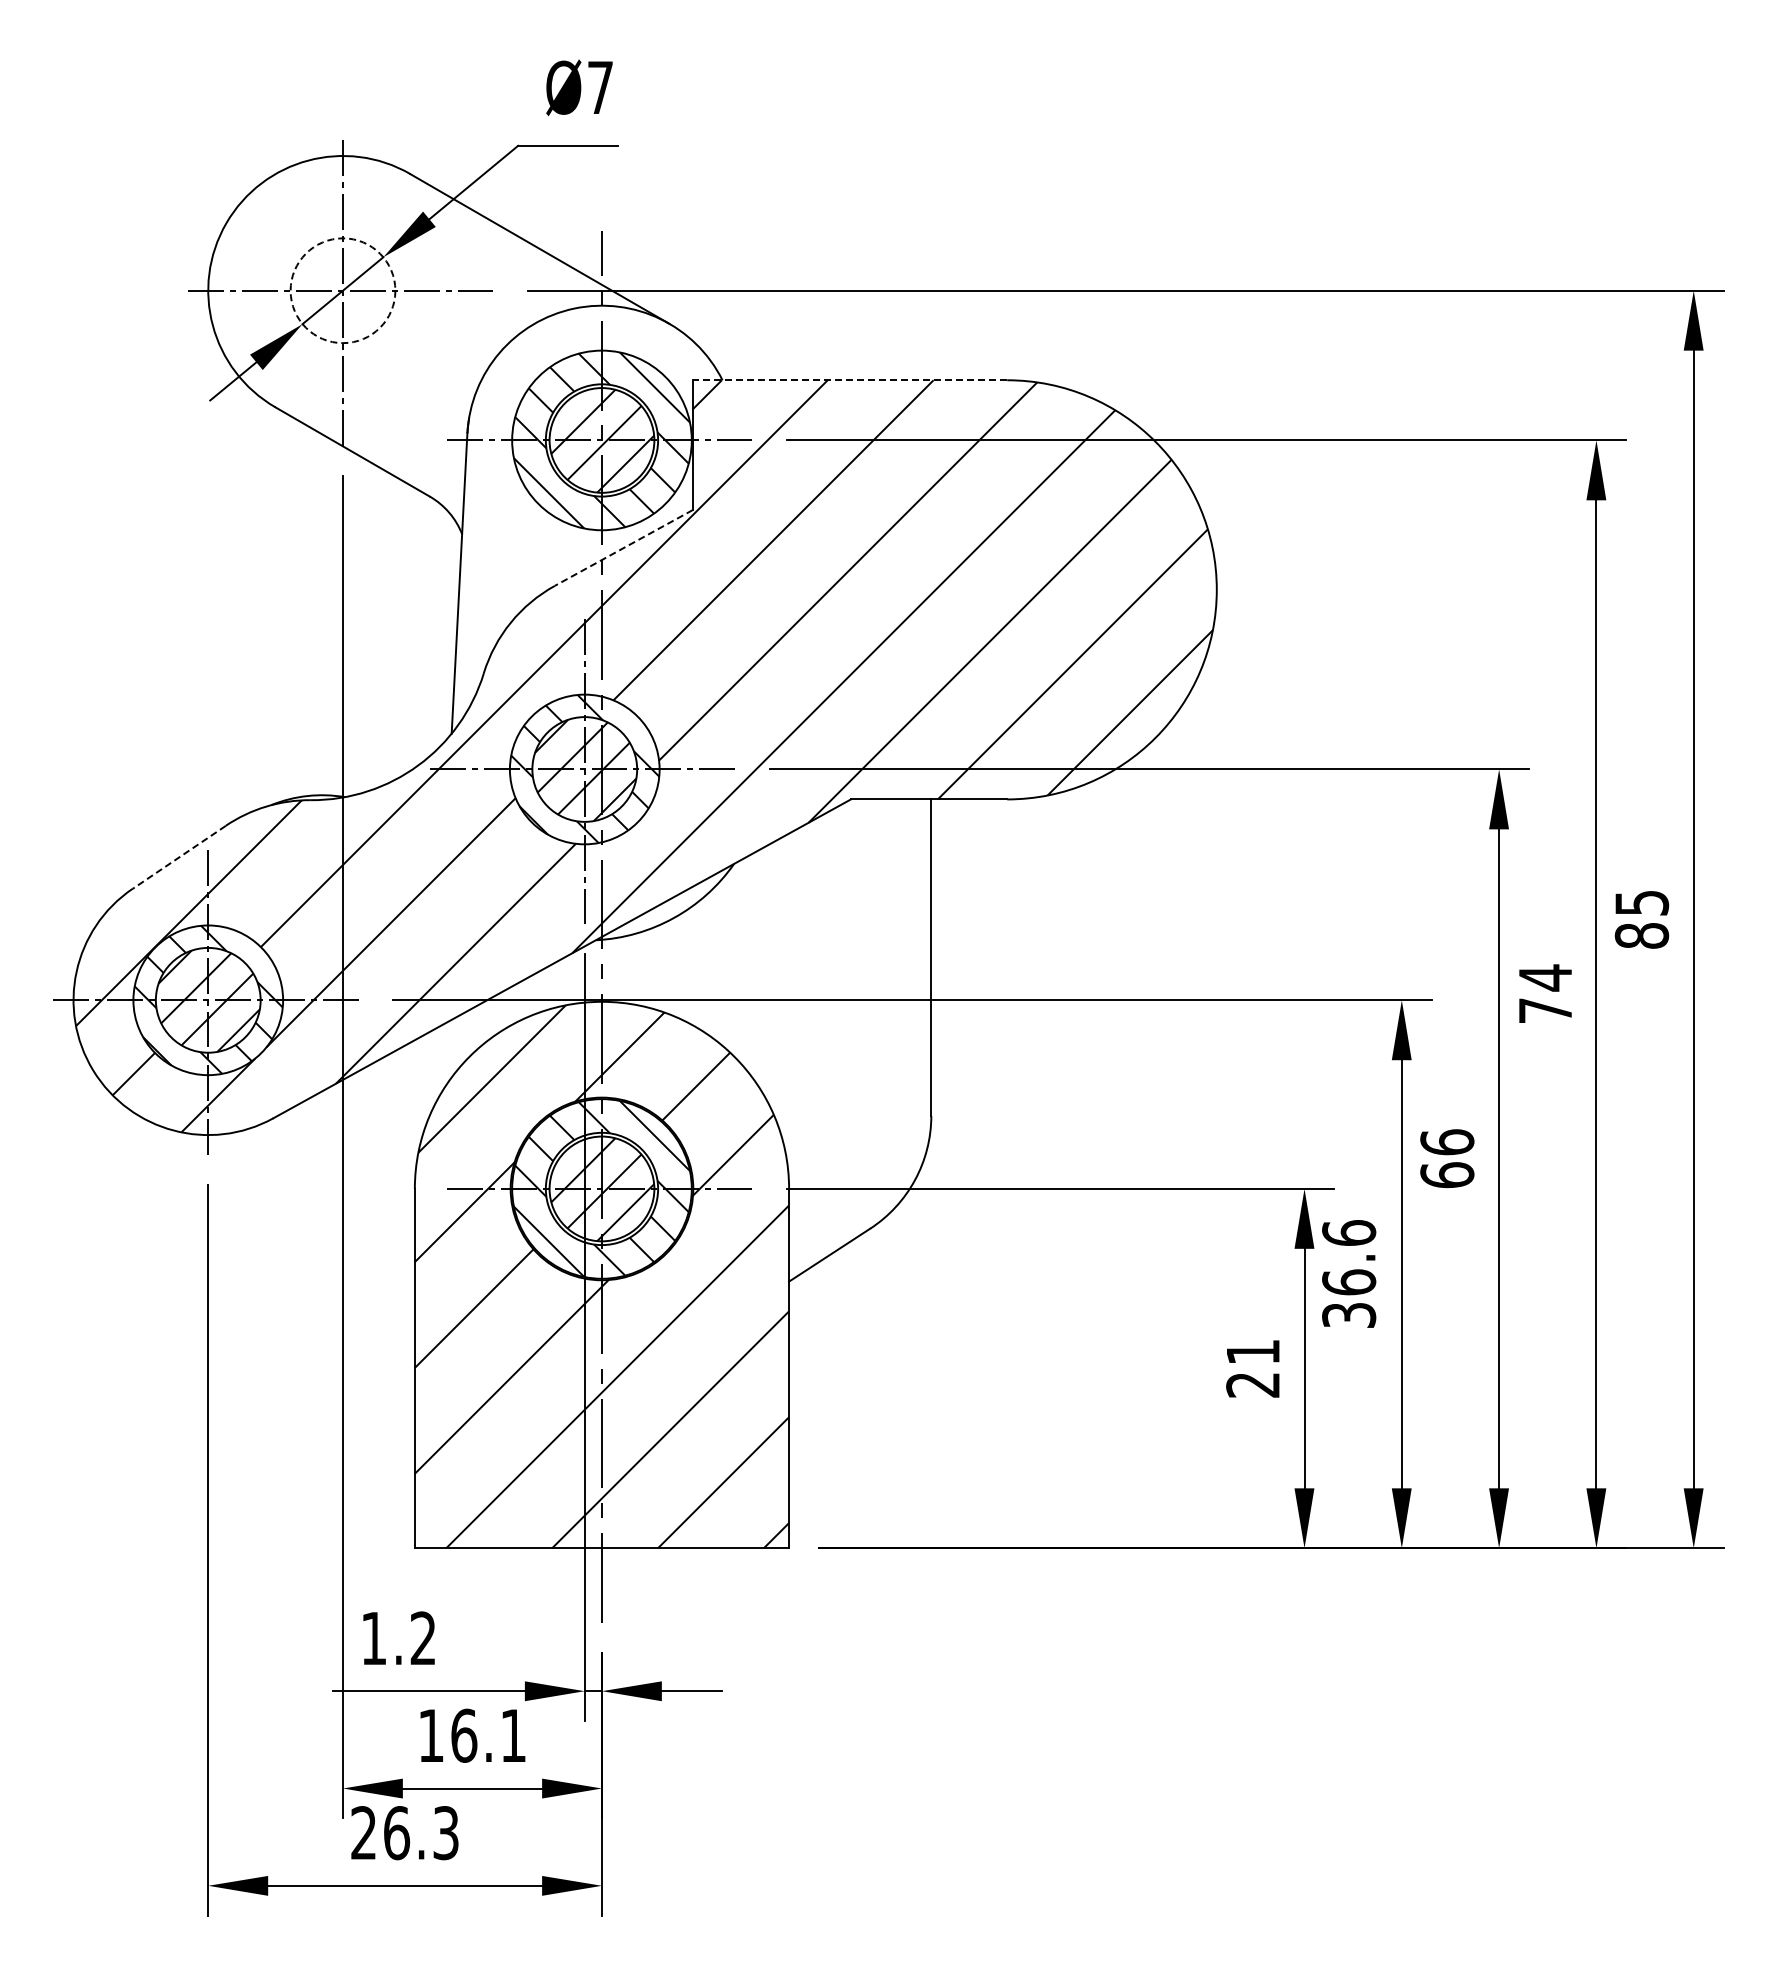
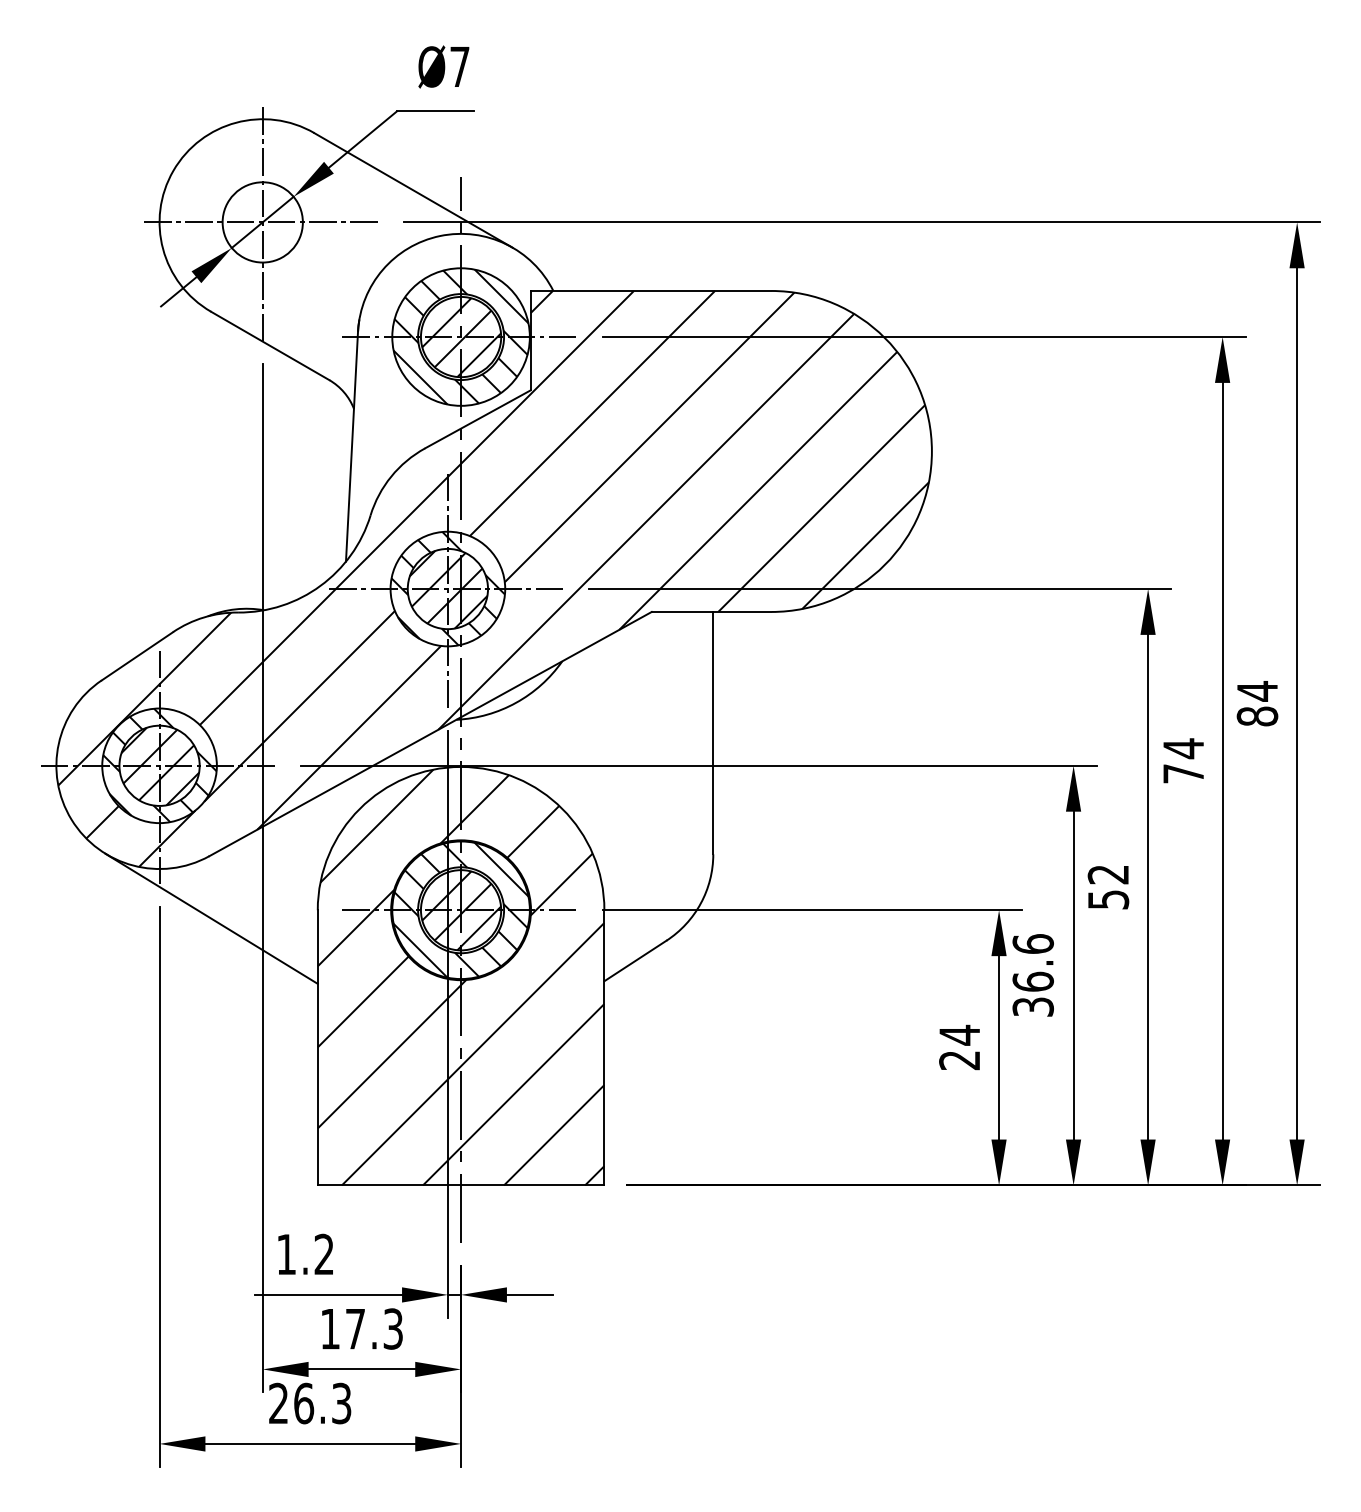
circle: (342, 290) -> (262, 222), dashed -> solid
line: (849, 380) -> (650, 291), dashed -> solid
line: (623, 547) -> (477, 419), dashed -> solid
line: (178, 857) -> (136, 656), dashed -> solid
text: (1642, 902) -> (1257, 690), 85 -> 84
text: (1447, 1158) -> (1108, 886), 66 -> 52
line: (275, 1200) -> (211, 919), added
text: (1253, 1351) -> (960, 1034), 21 -> 24
text: (488, 1735) -> (374, 1328), 16.1 -> 17.3

